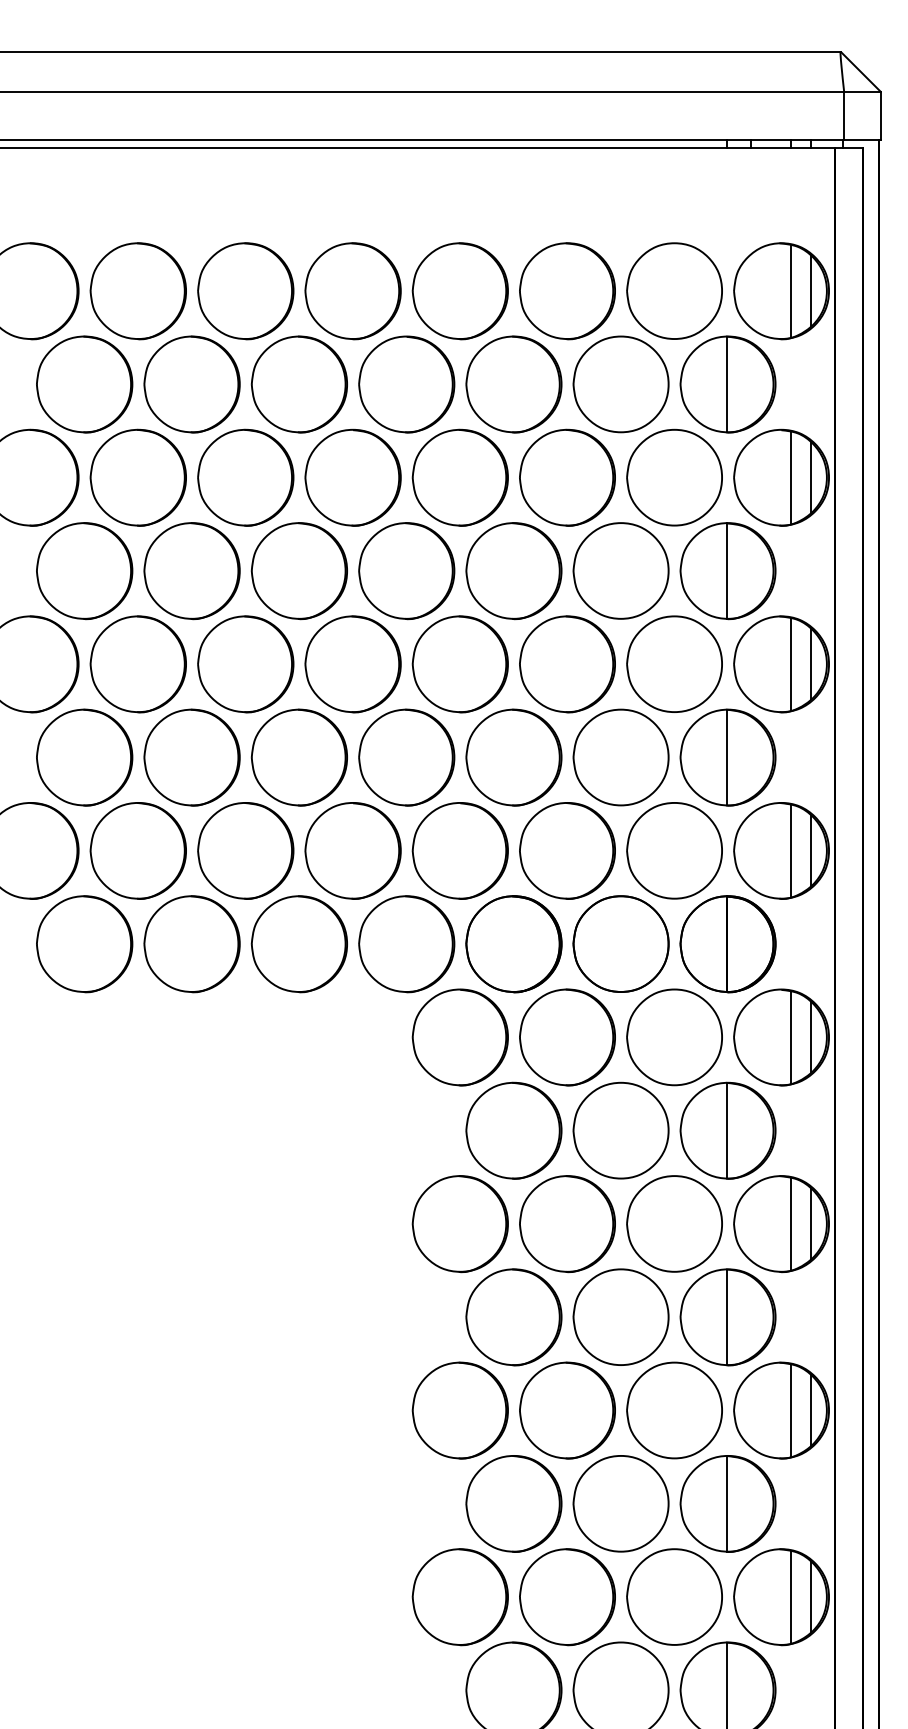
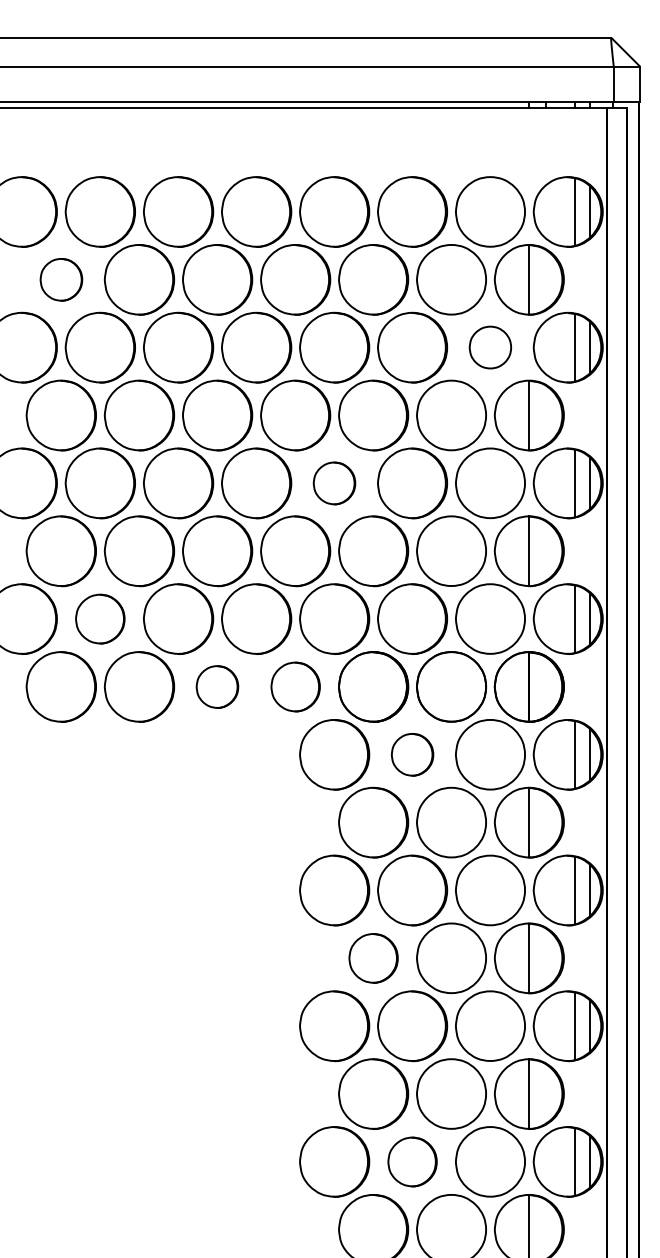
part: (84, 384) -> (61, 279), size x0.6
part: (674, 477) -> (490, 347), size x0.6
part: (459, 664) -> (334, 483), size x0.6
part: (137, 850) -> (99, 618), size x0.7
part: (298, 944) -> (216, 687), size x0.6
part: (406, 944) -> (295, 687), size x0.7
part: (567, 1037) -> (412, 754), size x0.6
part: (513, 1317) -> (373, 958), size x0.7
part: (567, 1597) -> (412, 1162), size x0.7

